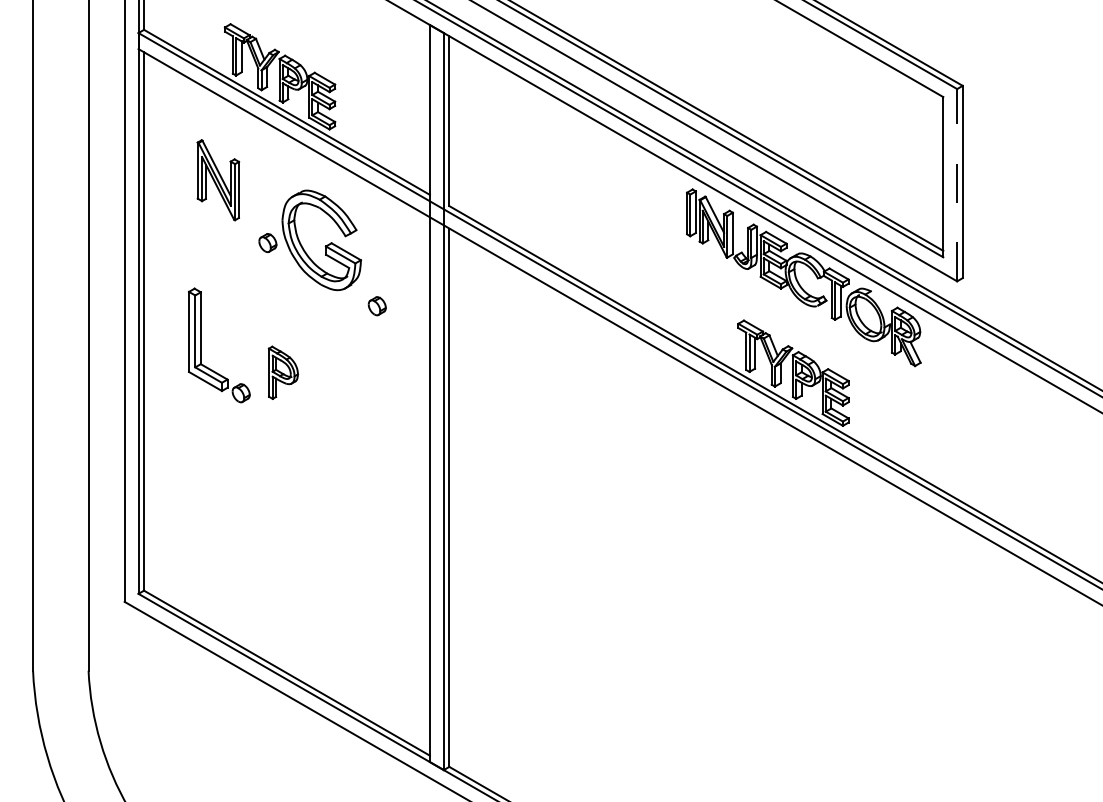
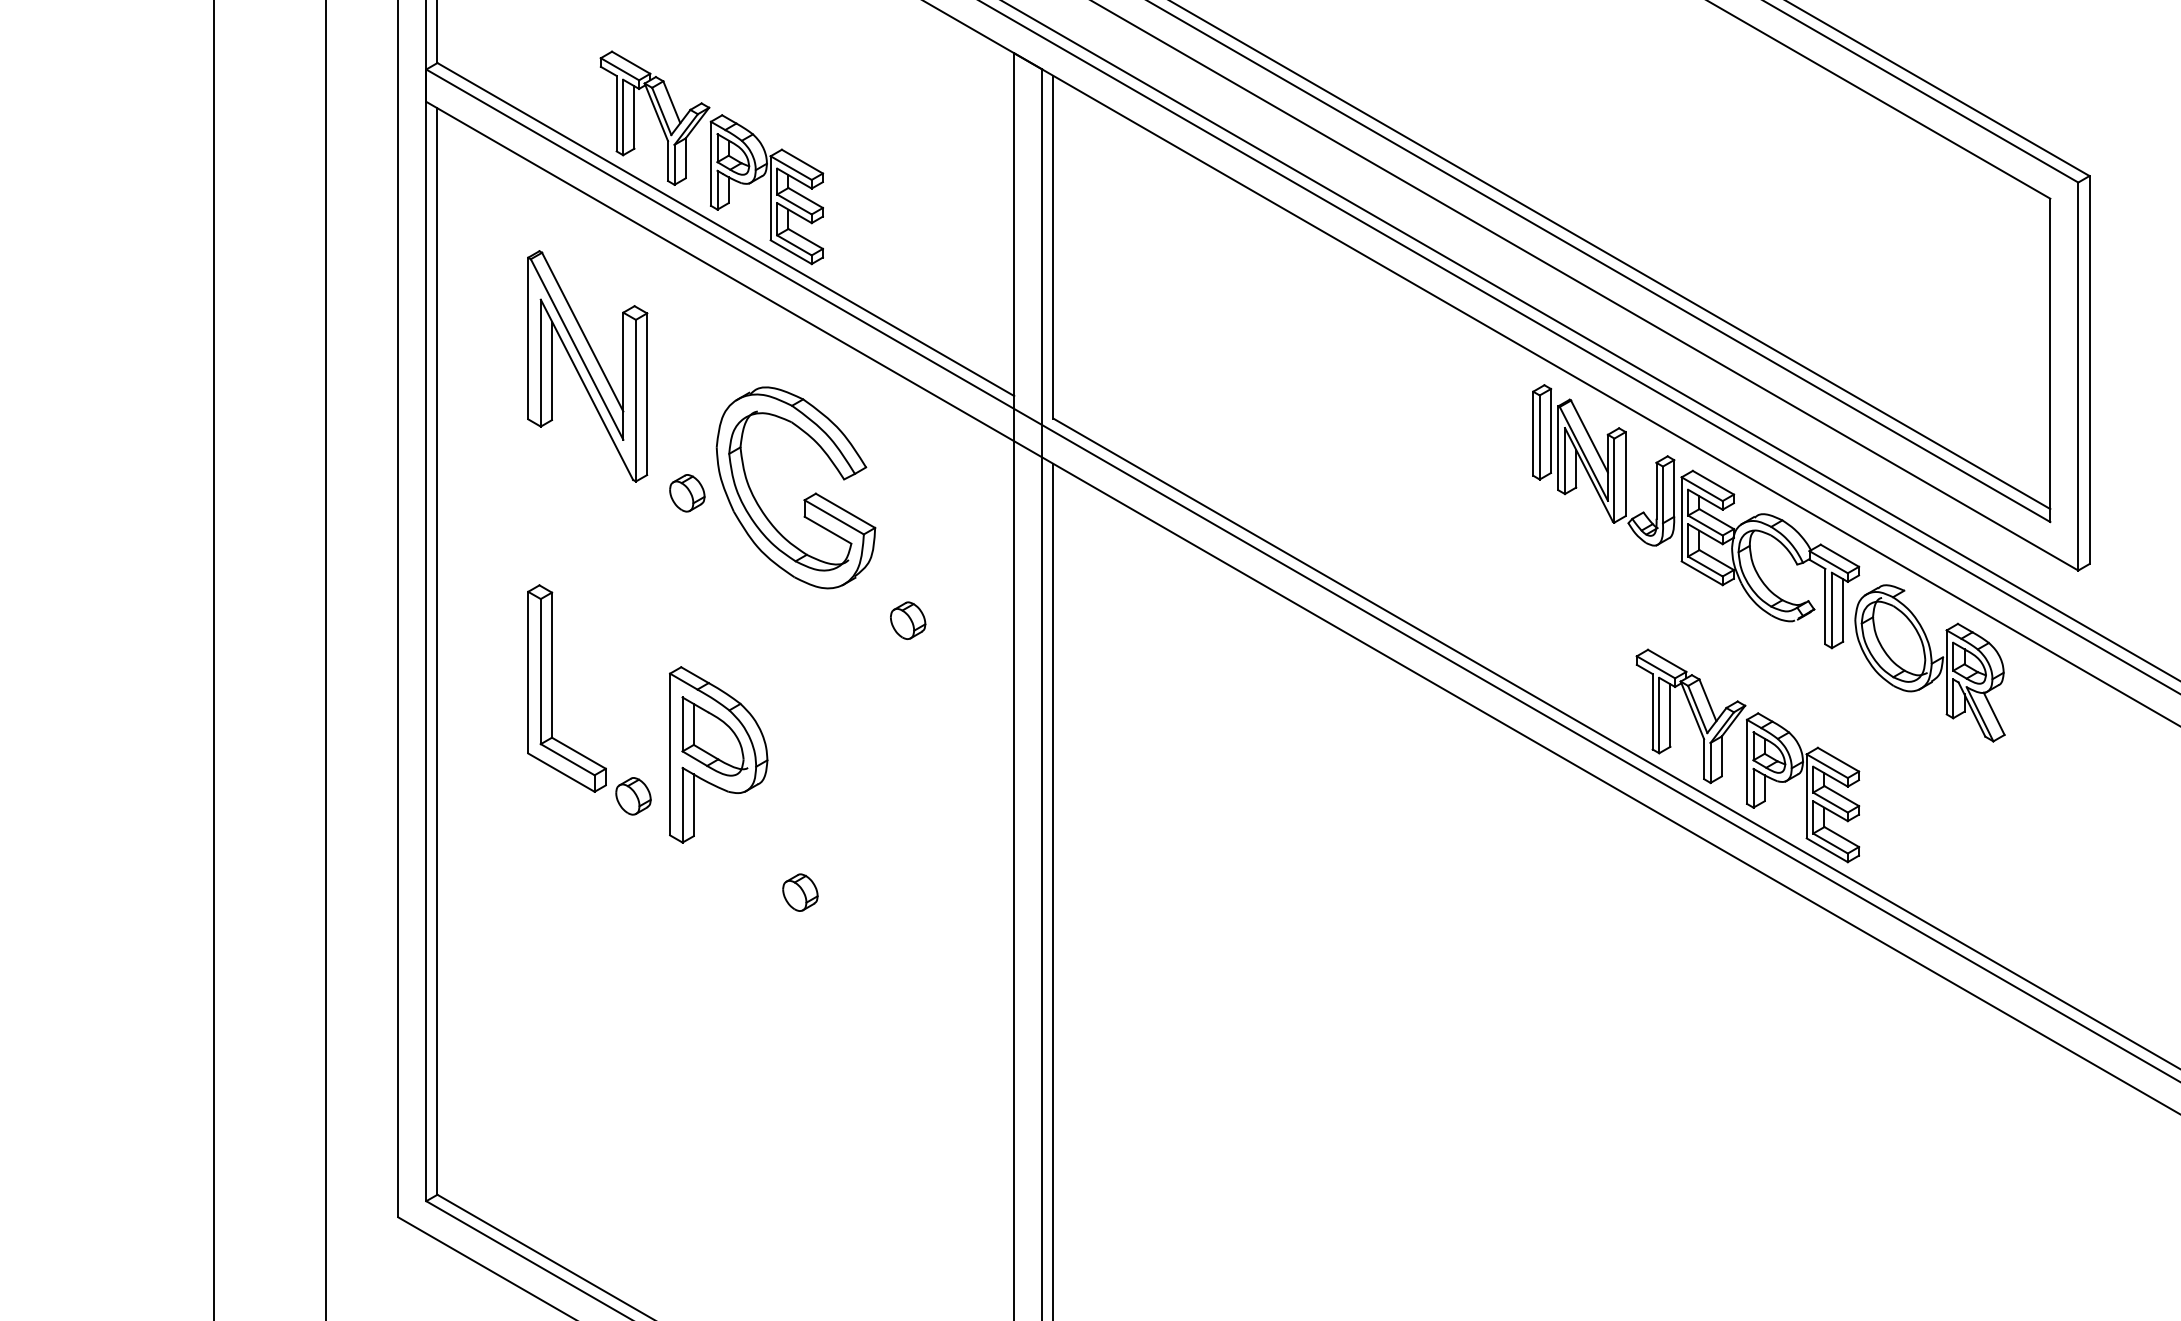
part: (217, 180) -> (585, 367), size x1.43
line: (957, 184) -> (2078, 375), dashed -> solid
part: (283, 372) -> (718, 754), size x1.67
part: (323, 440) -> (799, 891), added

